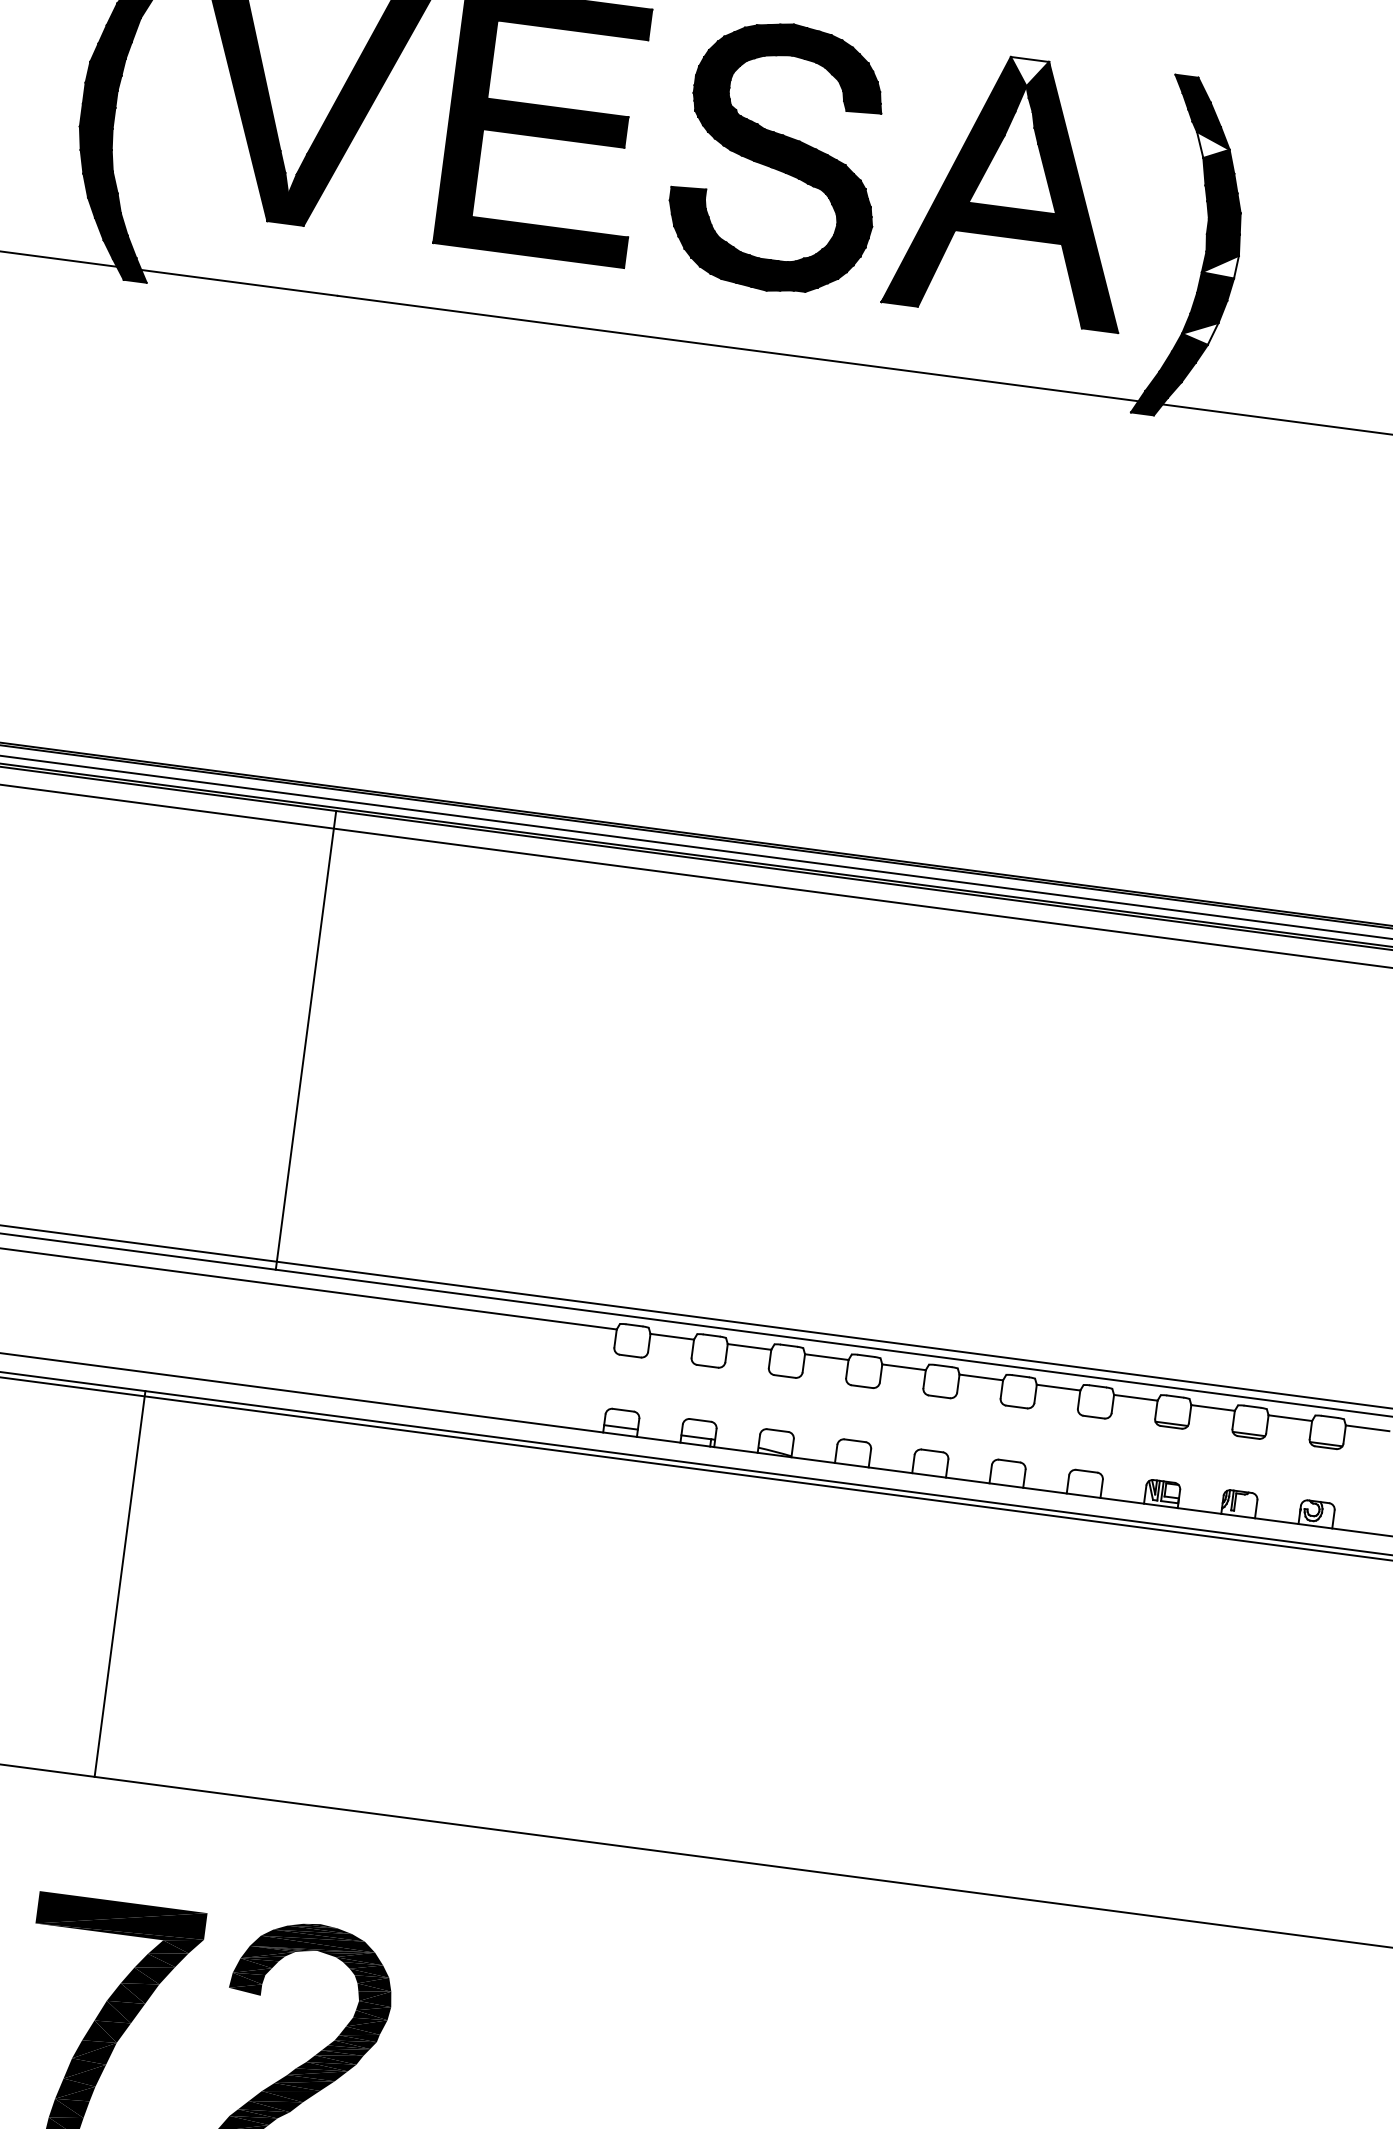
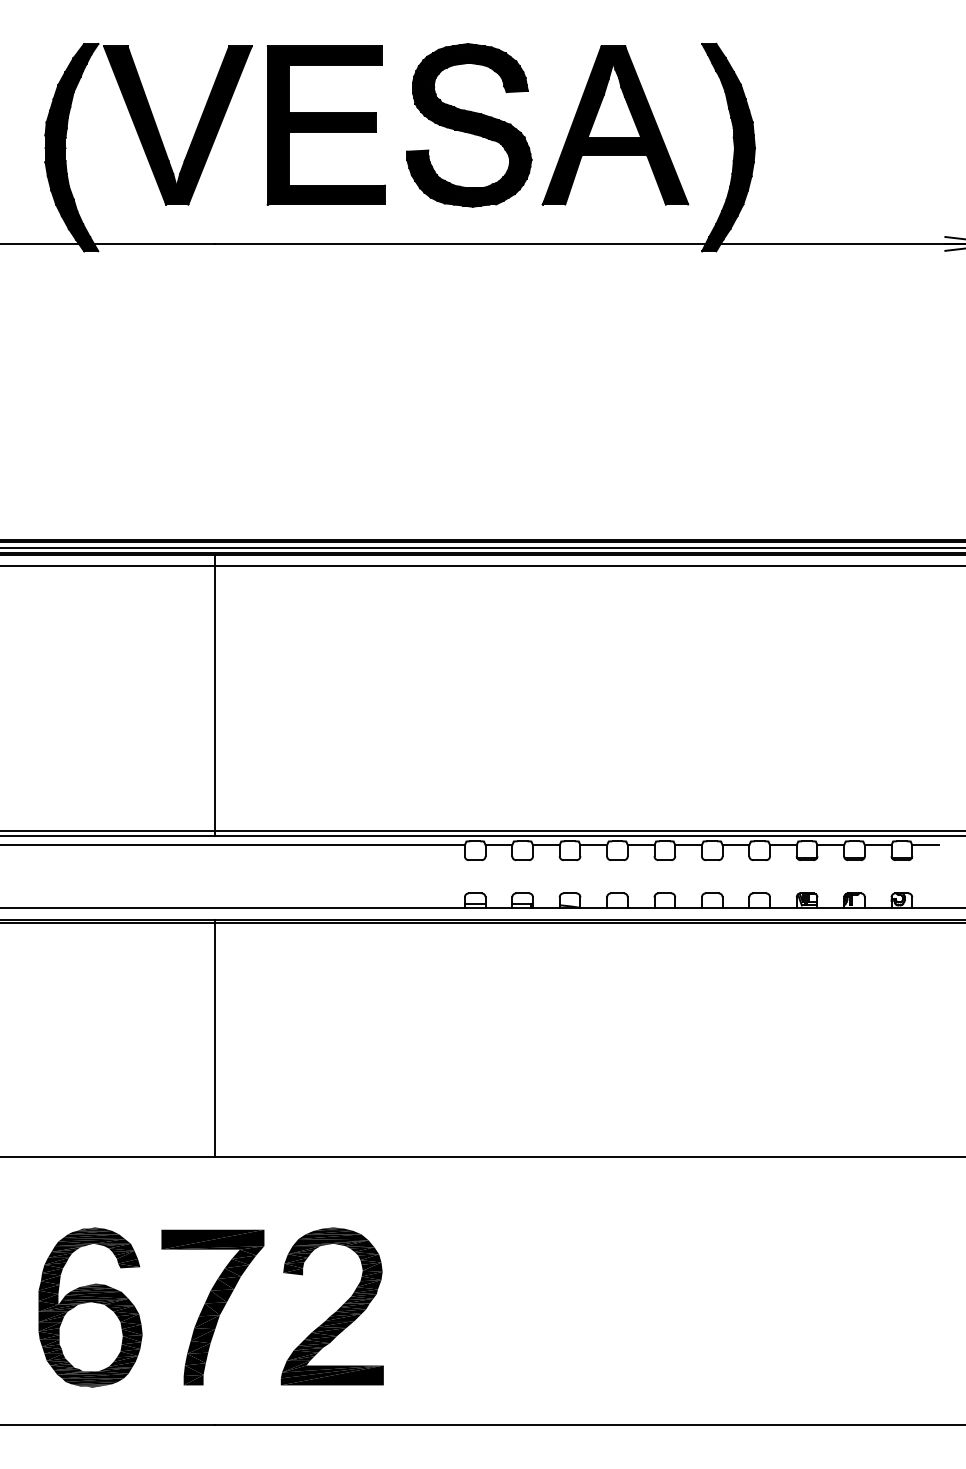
fill: (1026, 72) -> (612, 54), added
fill: (1211, 146) -> (729, 84), added
fill: (1218, 265) -> (743, 155), added
fill: (1198, 332) -> (736, 197), added
line: (305, 1040) -> (214, 695), moved
line: (120, 1582) -> (214, 1037), moved

